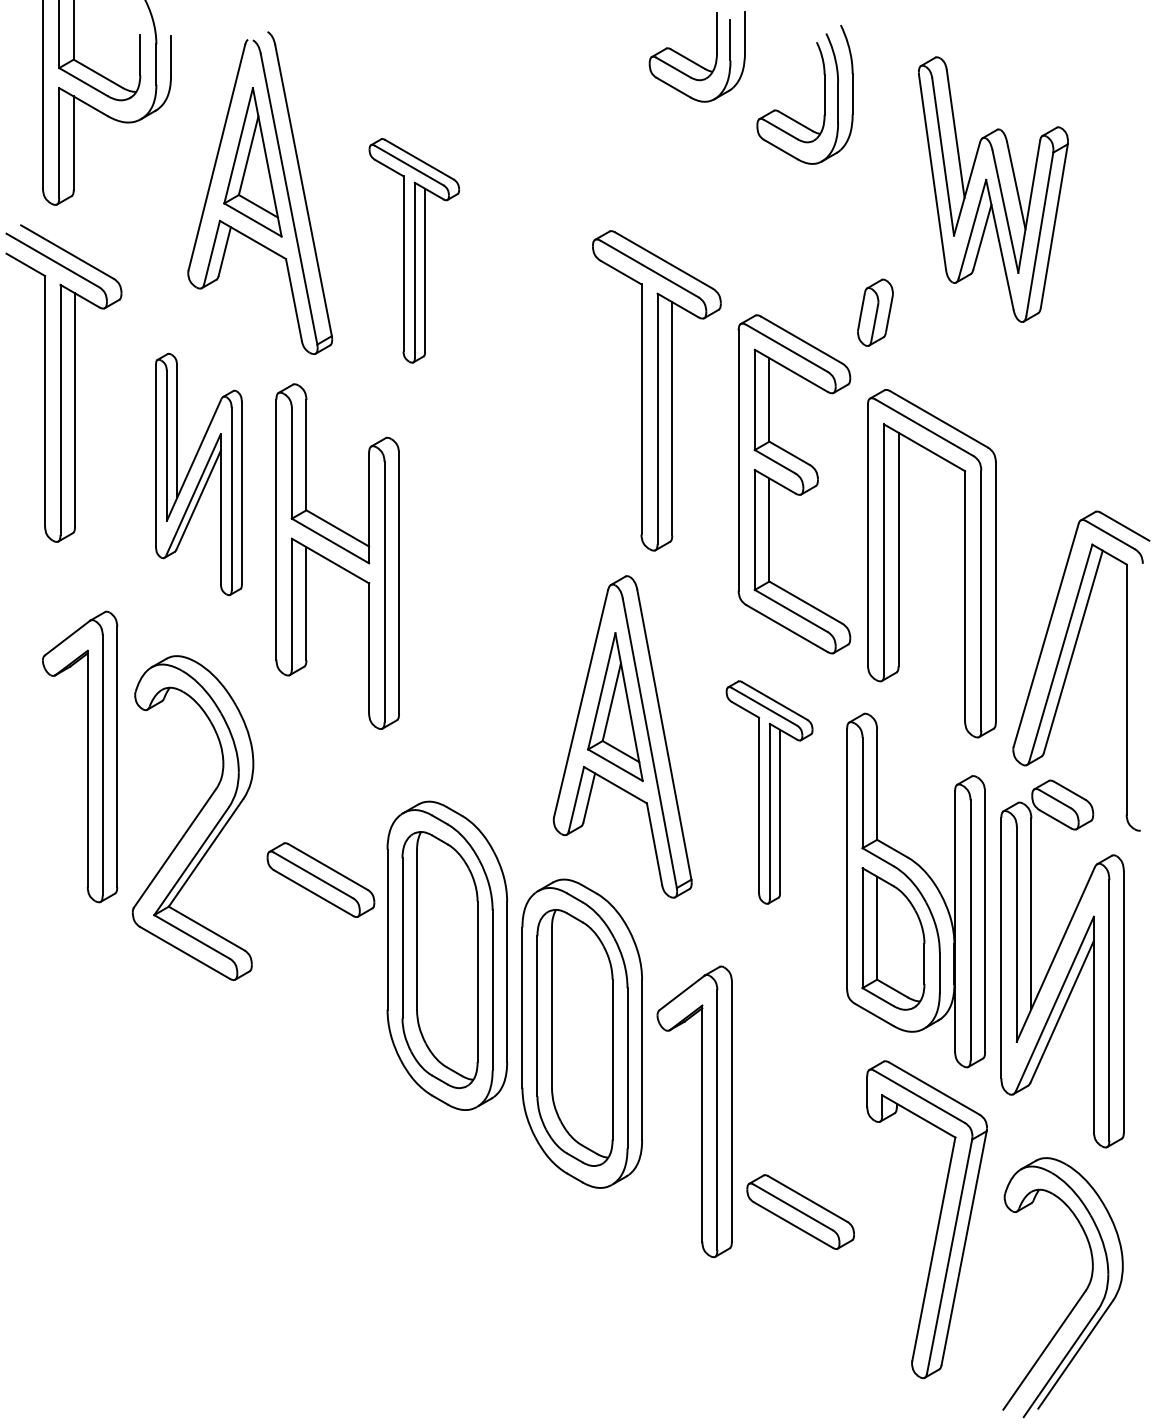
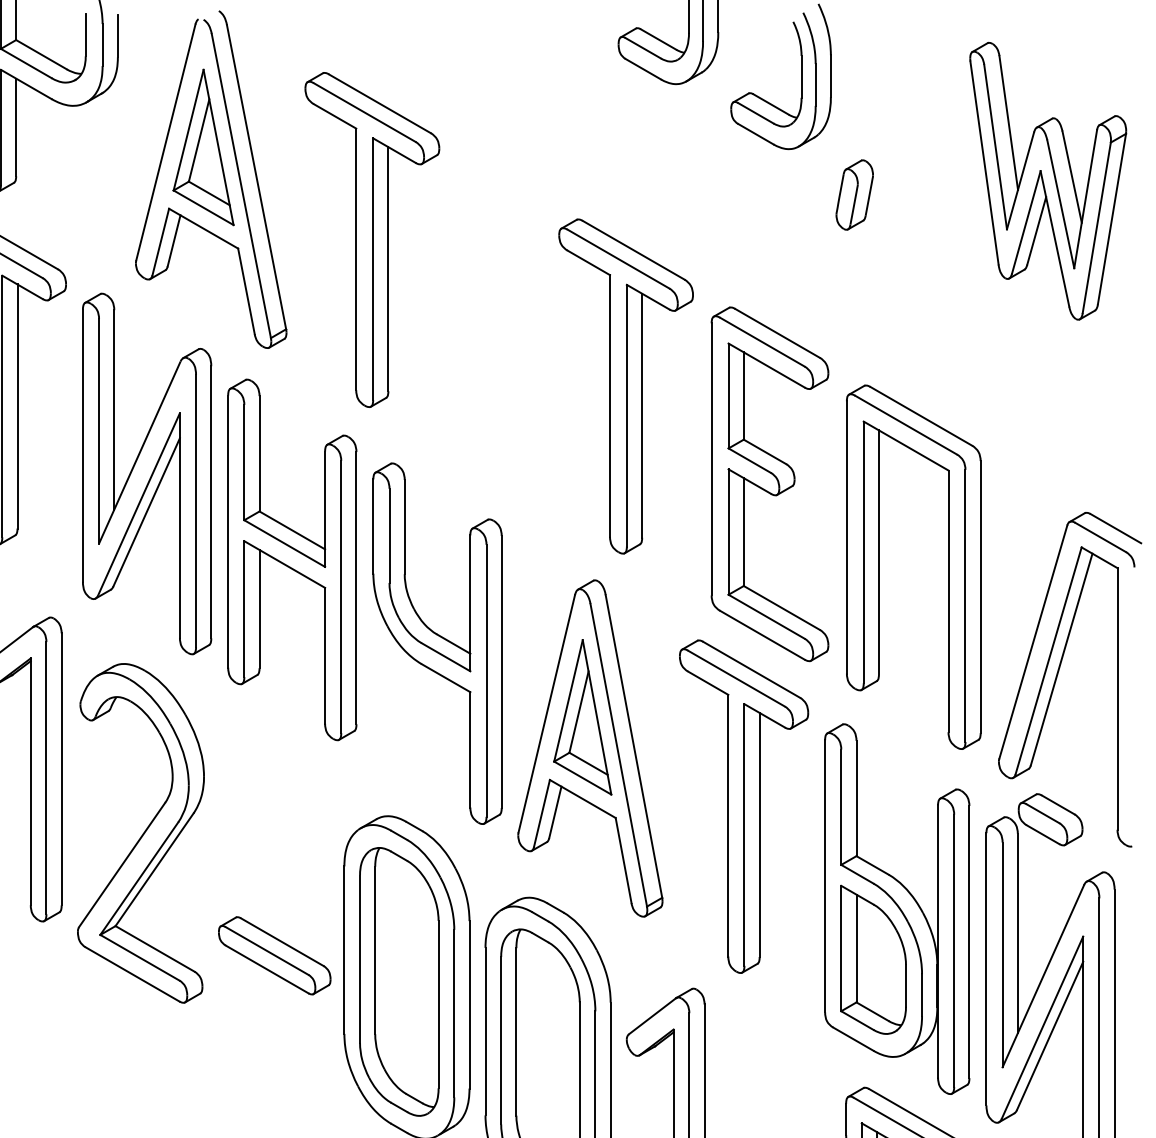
part: (993, 189) -> (1048, 181), moved
part: (414, 250) -> (372, 239), size x1.43
part: (875, 312) -> (854, 194), moved
part: (198, 474) -> (146, 474), size x1.43
part: (476, 636) -> (437, 643), added
part: (769, 792) -> (743, 806), size x1.43
part: (320, 879) -> (274, 955), moved

